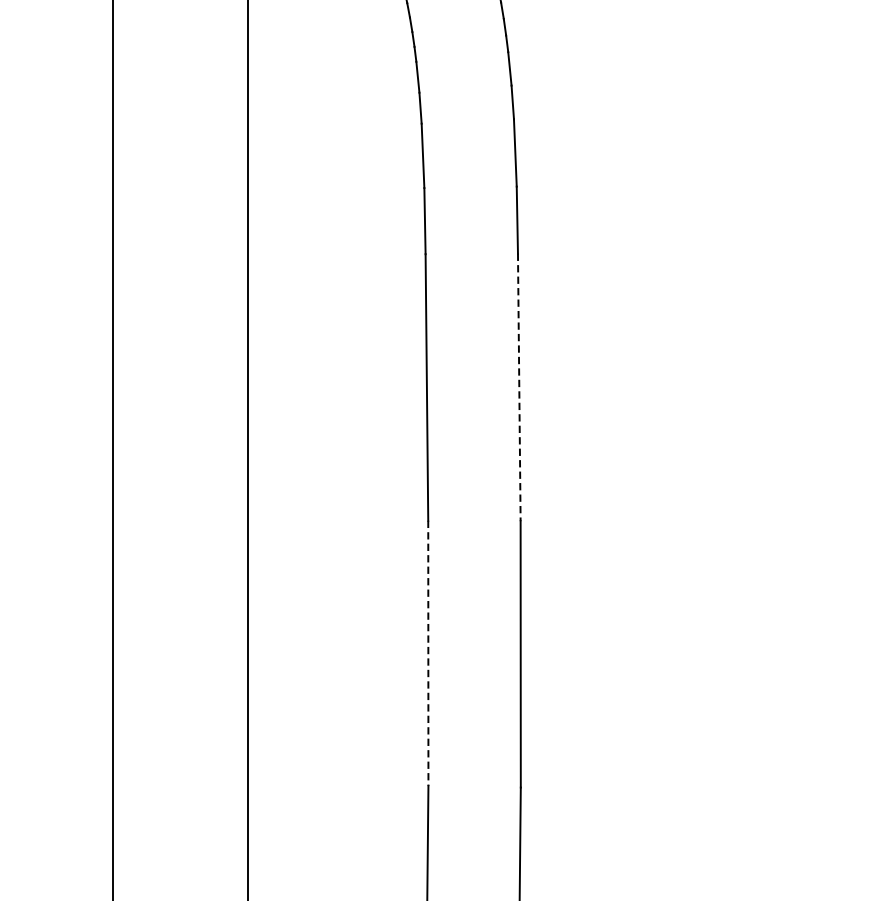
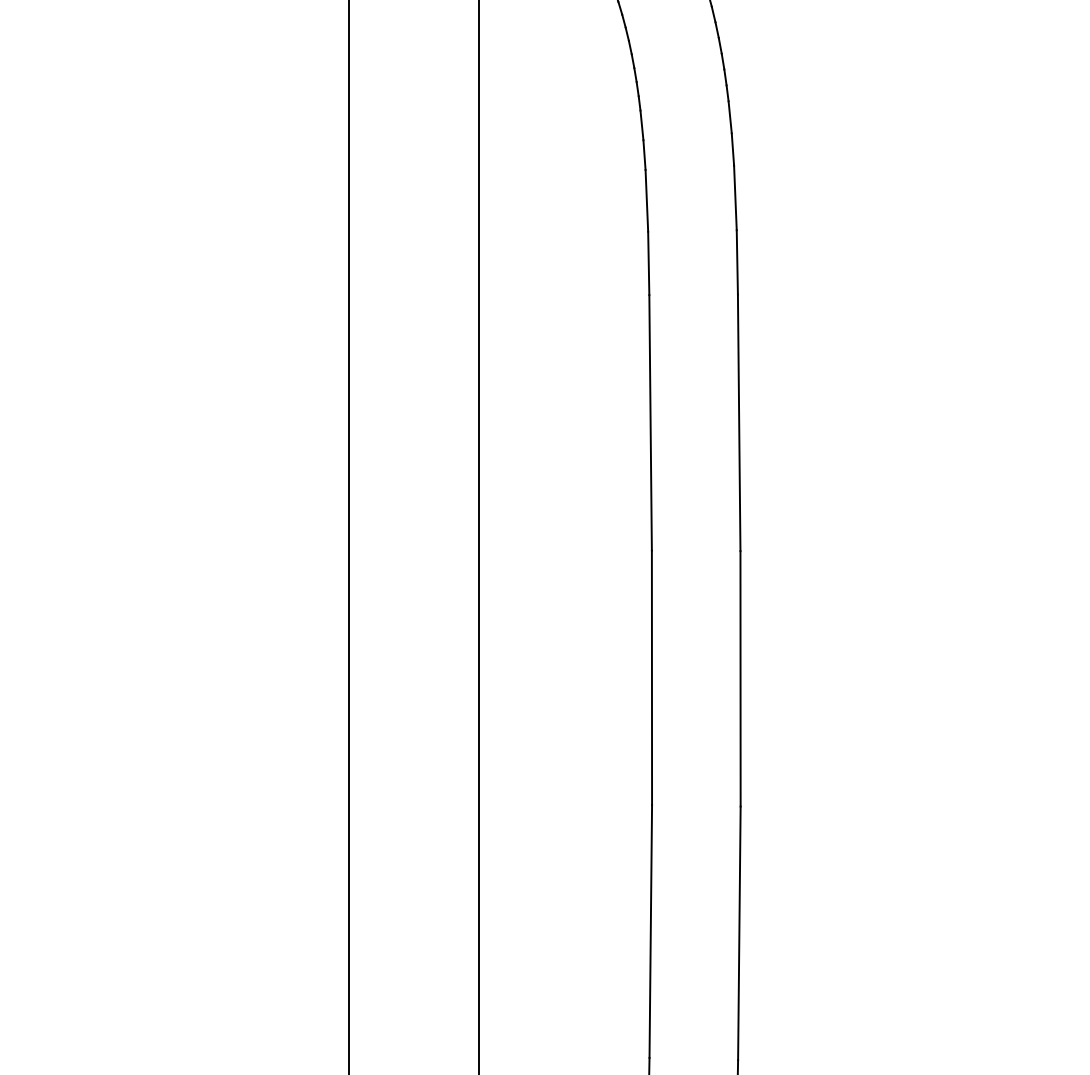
line: (519, 388) -> (739, 423), dashed -> solid
line: (427, 654) -> (651, 678), dashed -> solid

